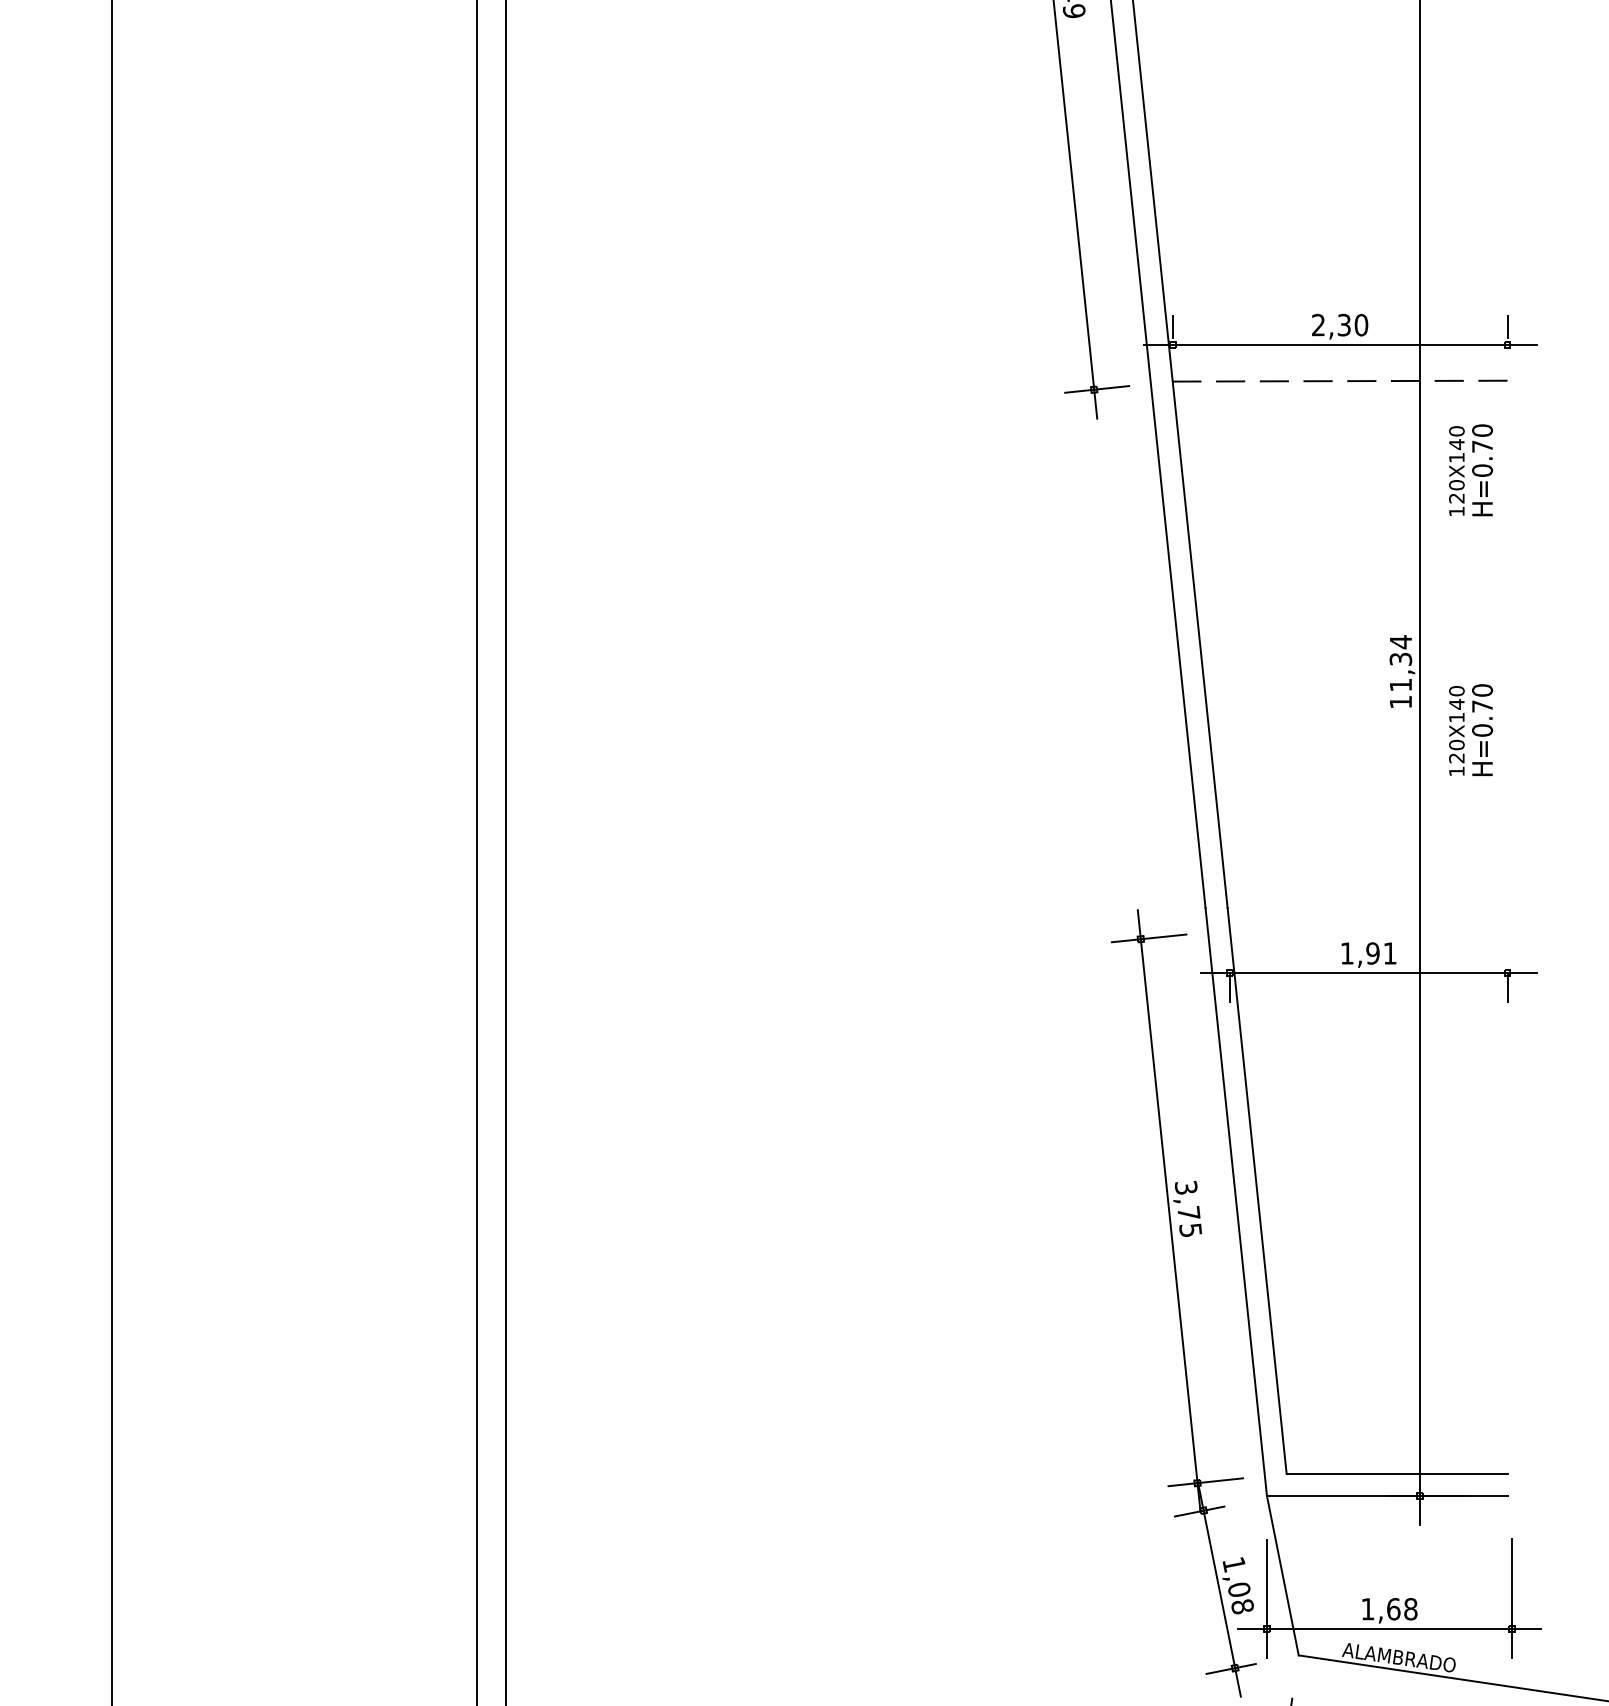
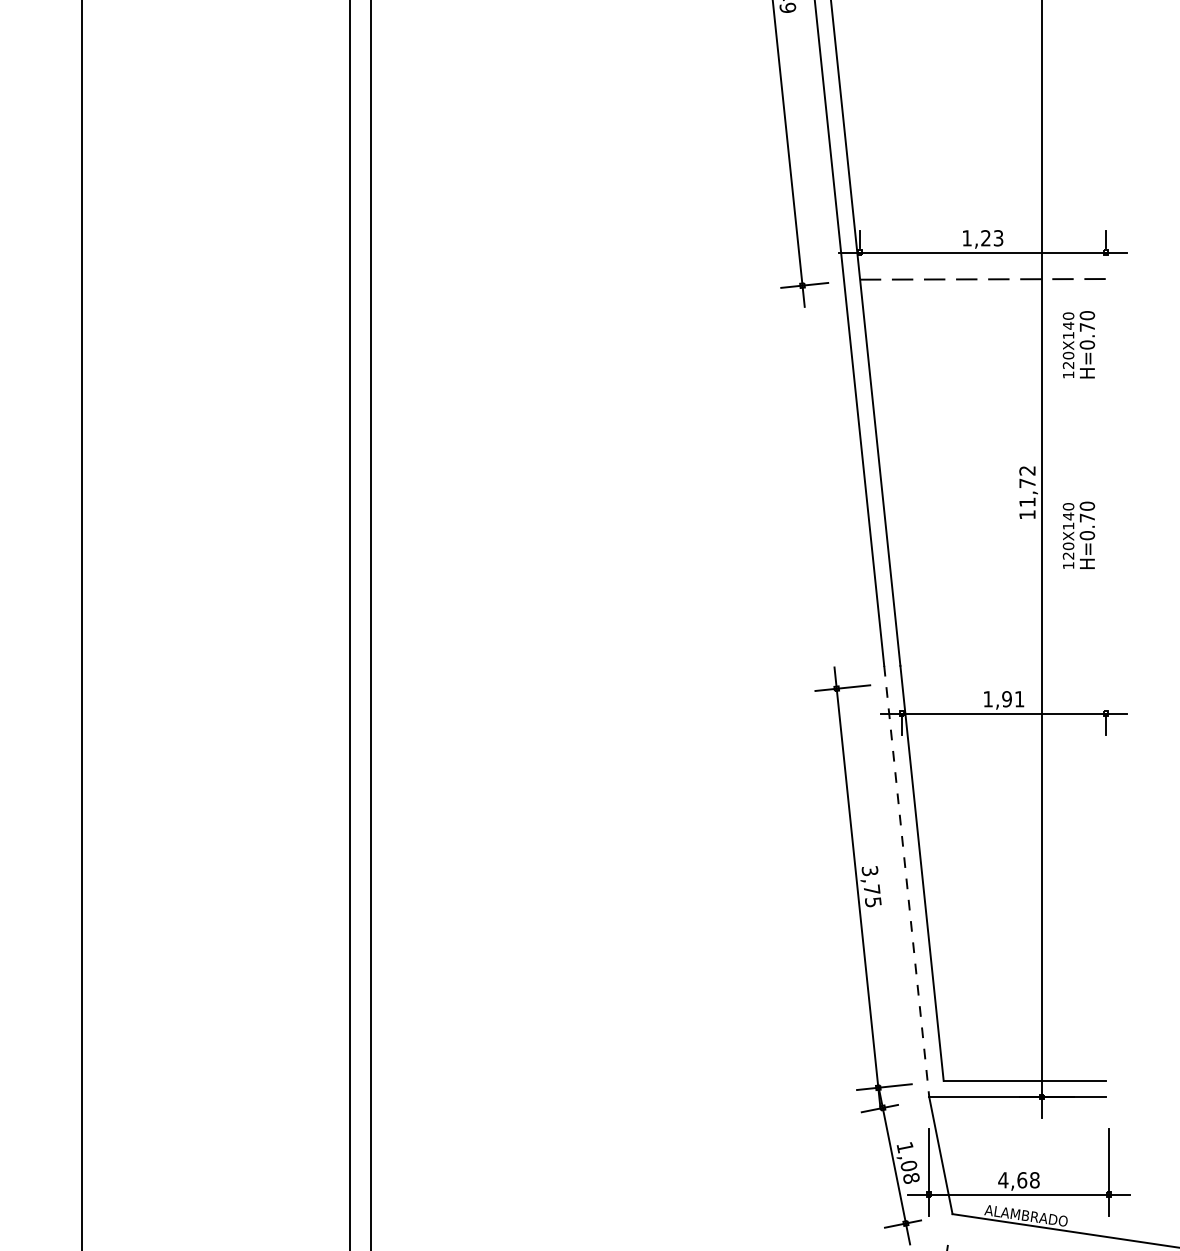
text: (1340, 324) -> (983, 237), 2,30 -> 1,23
text: (1400, 650) -> (1027, 476), 11,34 -> 11,72
line: (1236, 1202) -> (906, 881), solid -> dashed
text: (1367, 1609) -> (1003, 1180), 1,68 -> 4,68

